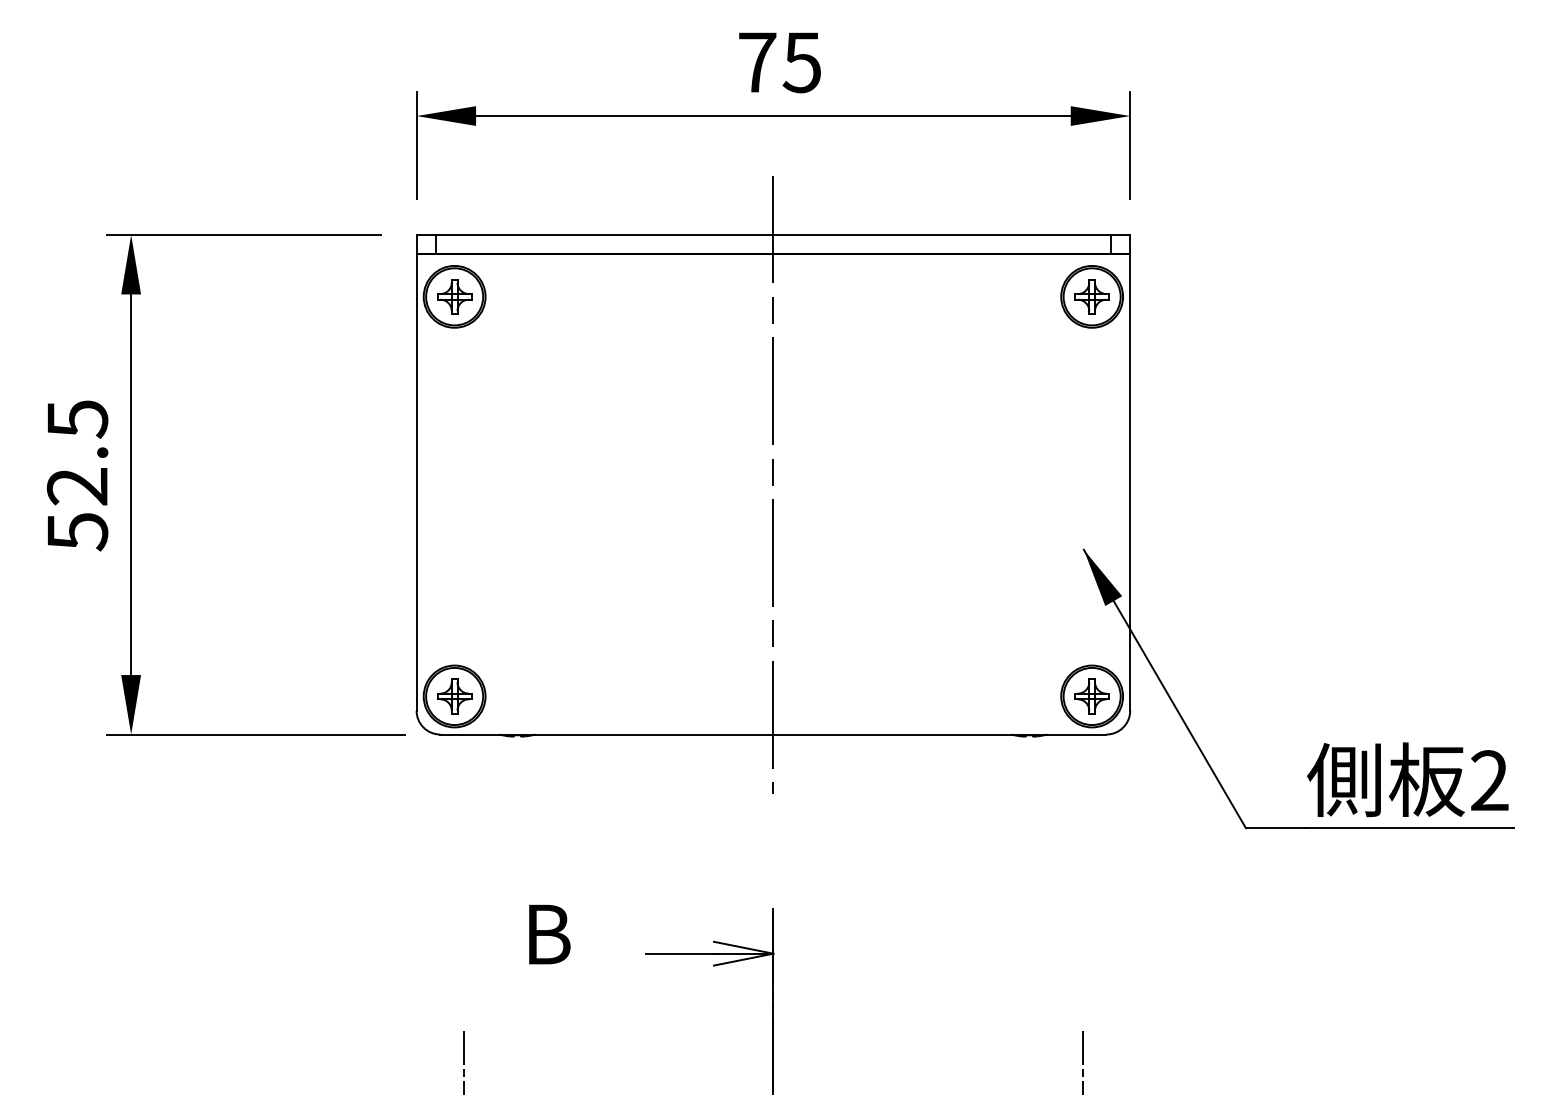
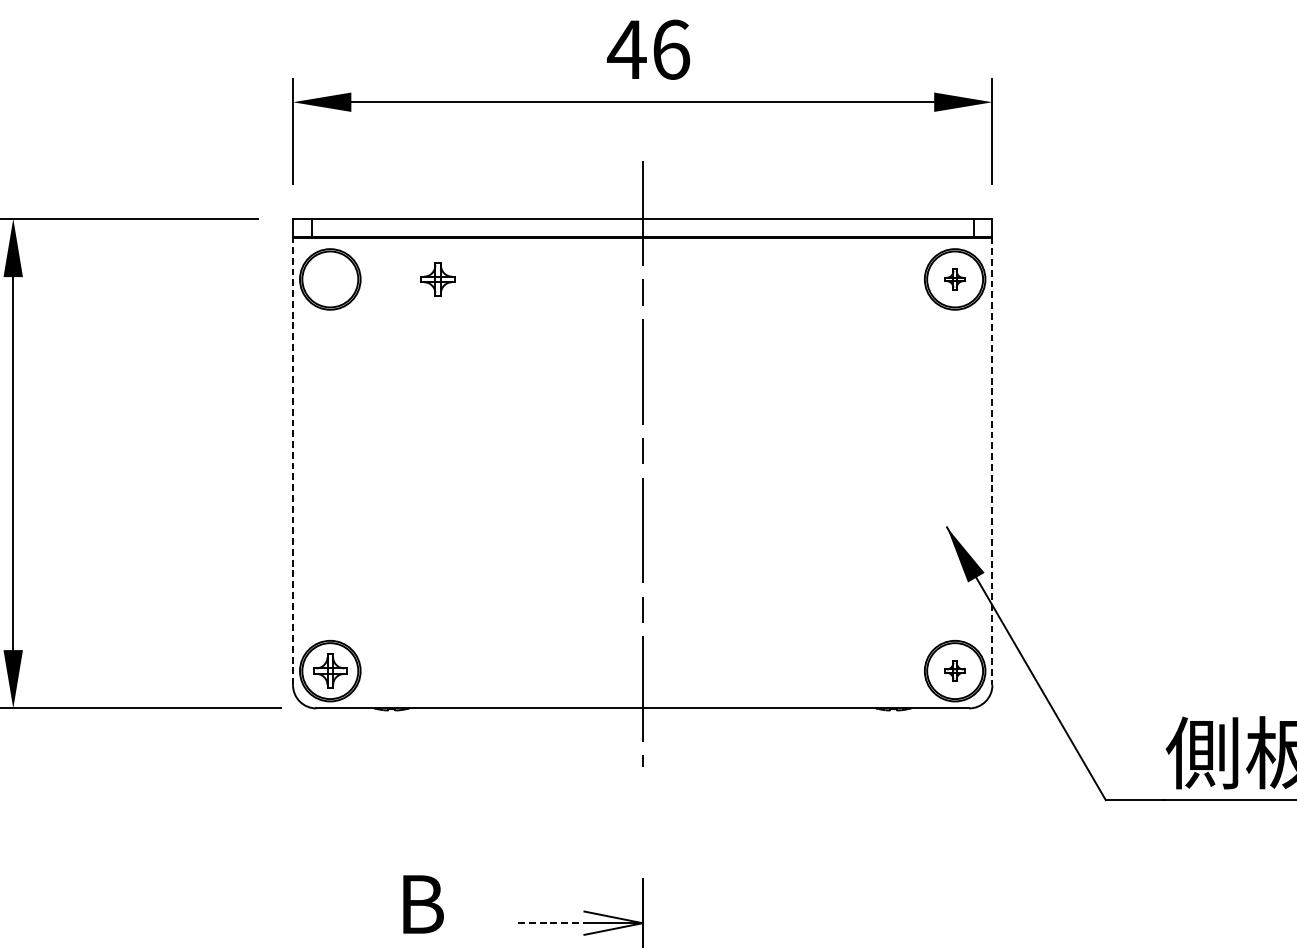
text: (778, 62) -> (647, 49), 75 -> 46
part: (454, 296) -> (437, 279), moved
part: (1091, 296) -> (954, 279), size x0.6
line: (416, 481) -> (292, 460), solid -> dashed
line: (1130, 482) -> (992, 461), solid -> dashed
part: (1091, 696) -> (954, 671), size x0.6
line: (680, 953) -> (551, 923), solid -> dashed

